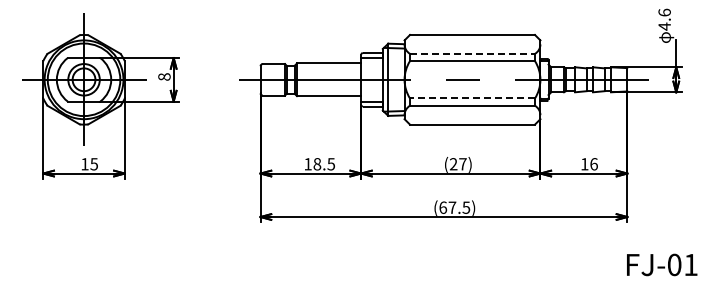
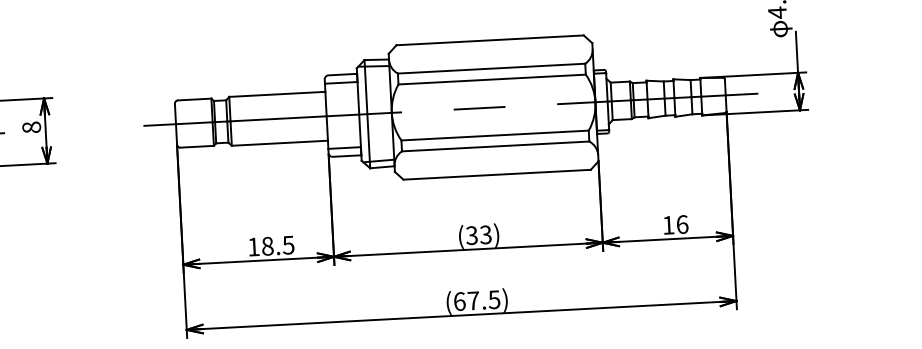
line: (473, 53) -> (493, 68), dashed -> solid
line: (472, 98) -> (495, 135), dashed -> solid
text: (457, 164) -> (477, 235), (27) -> (33)

